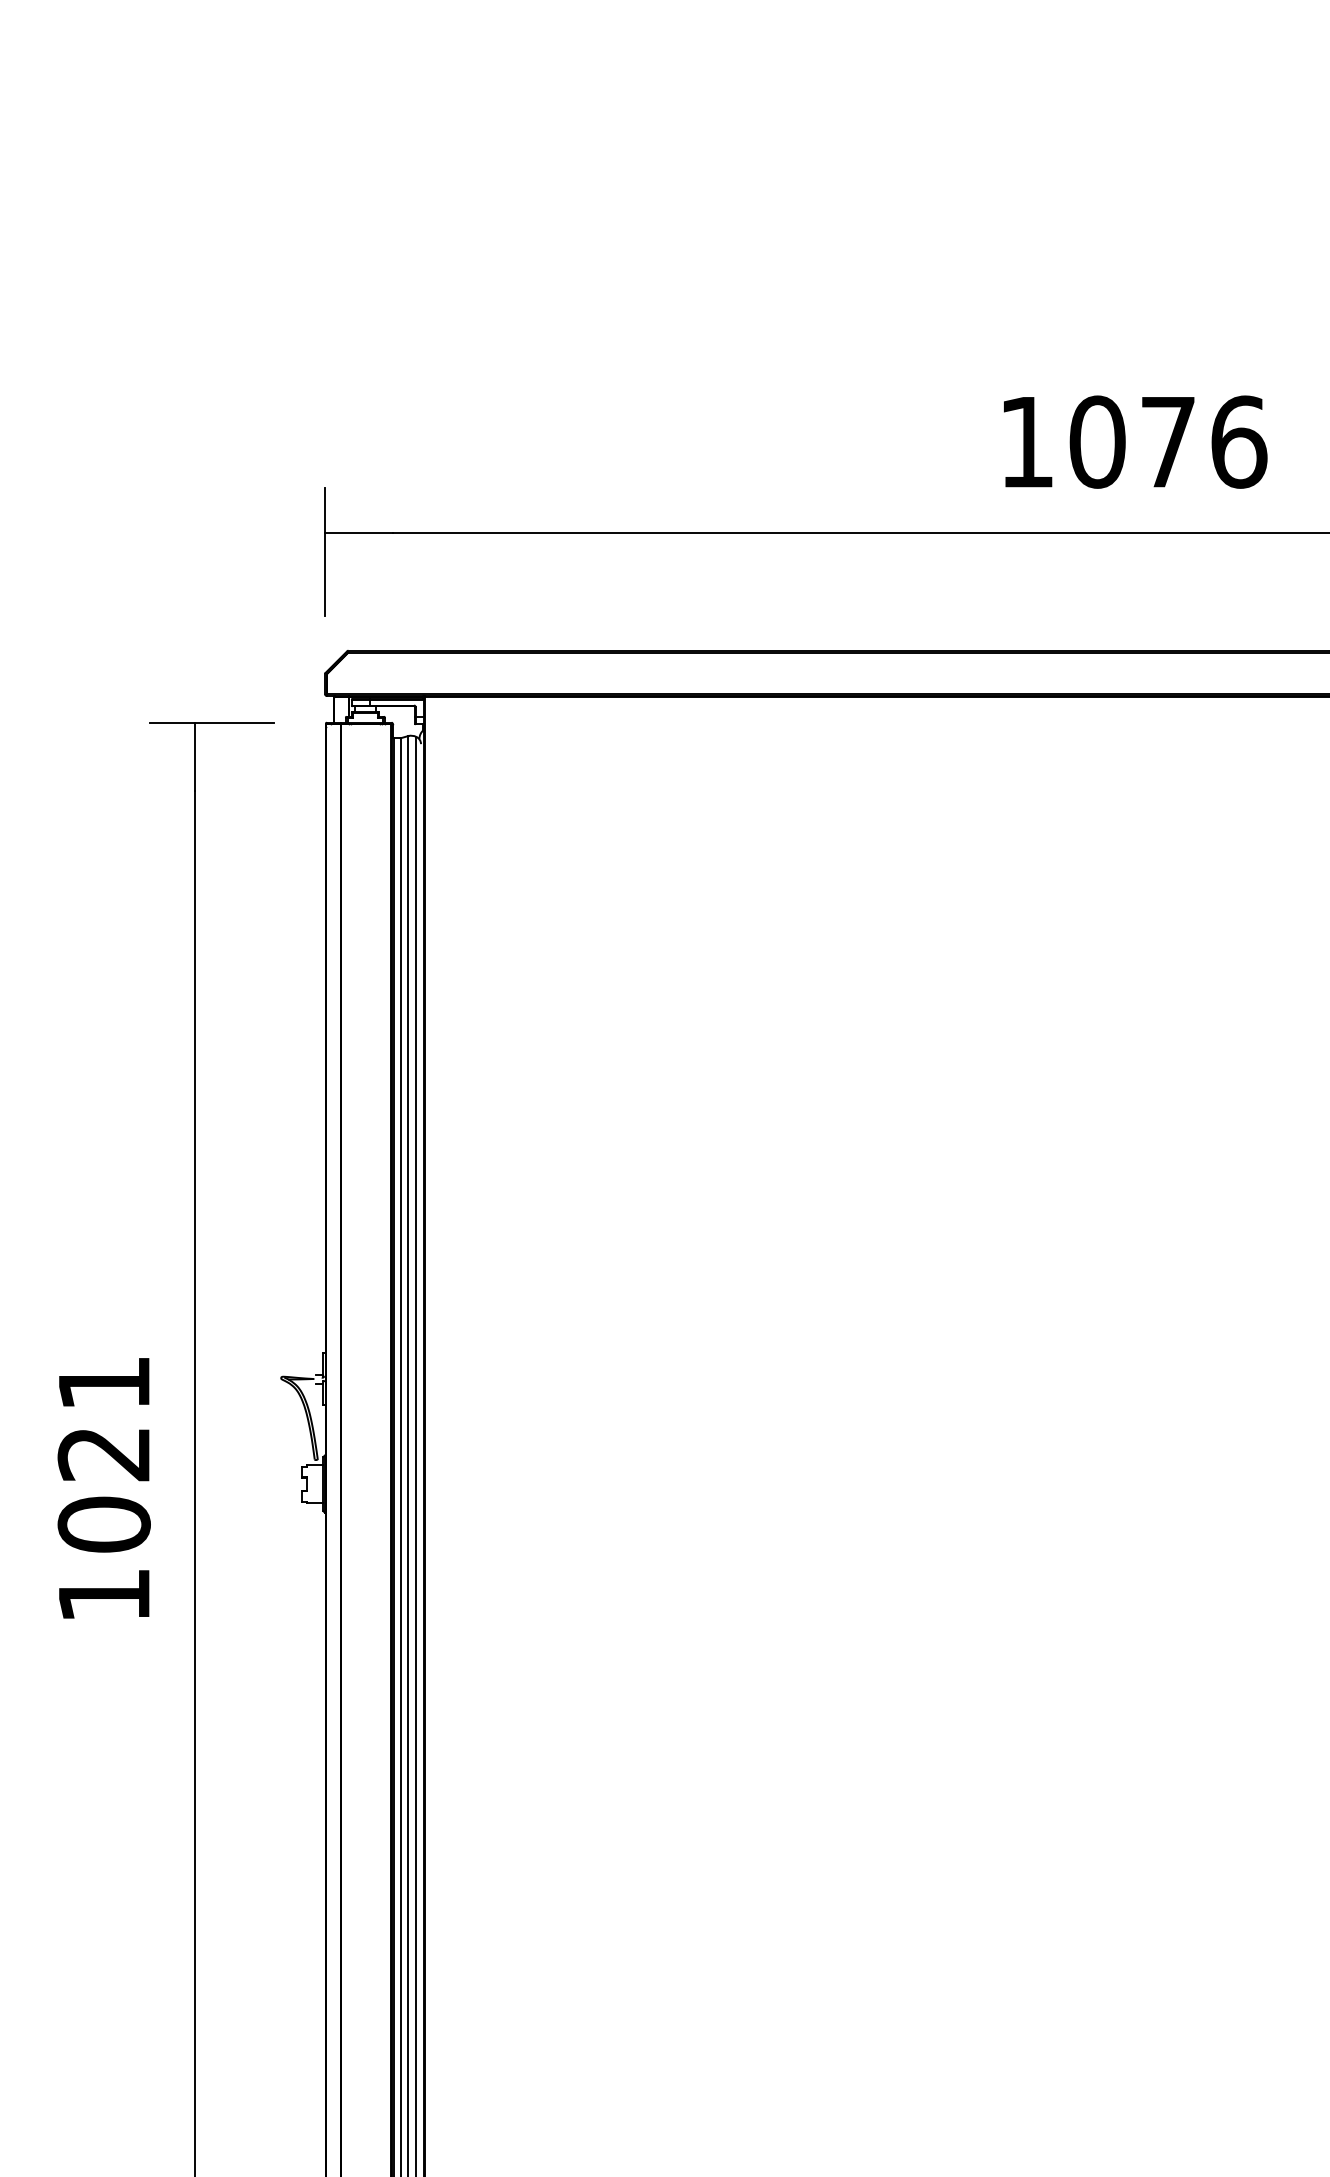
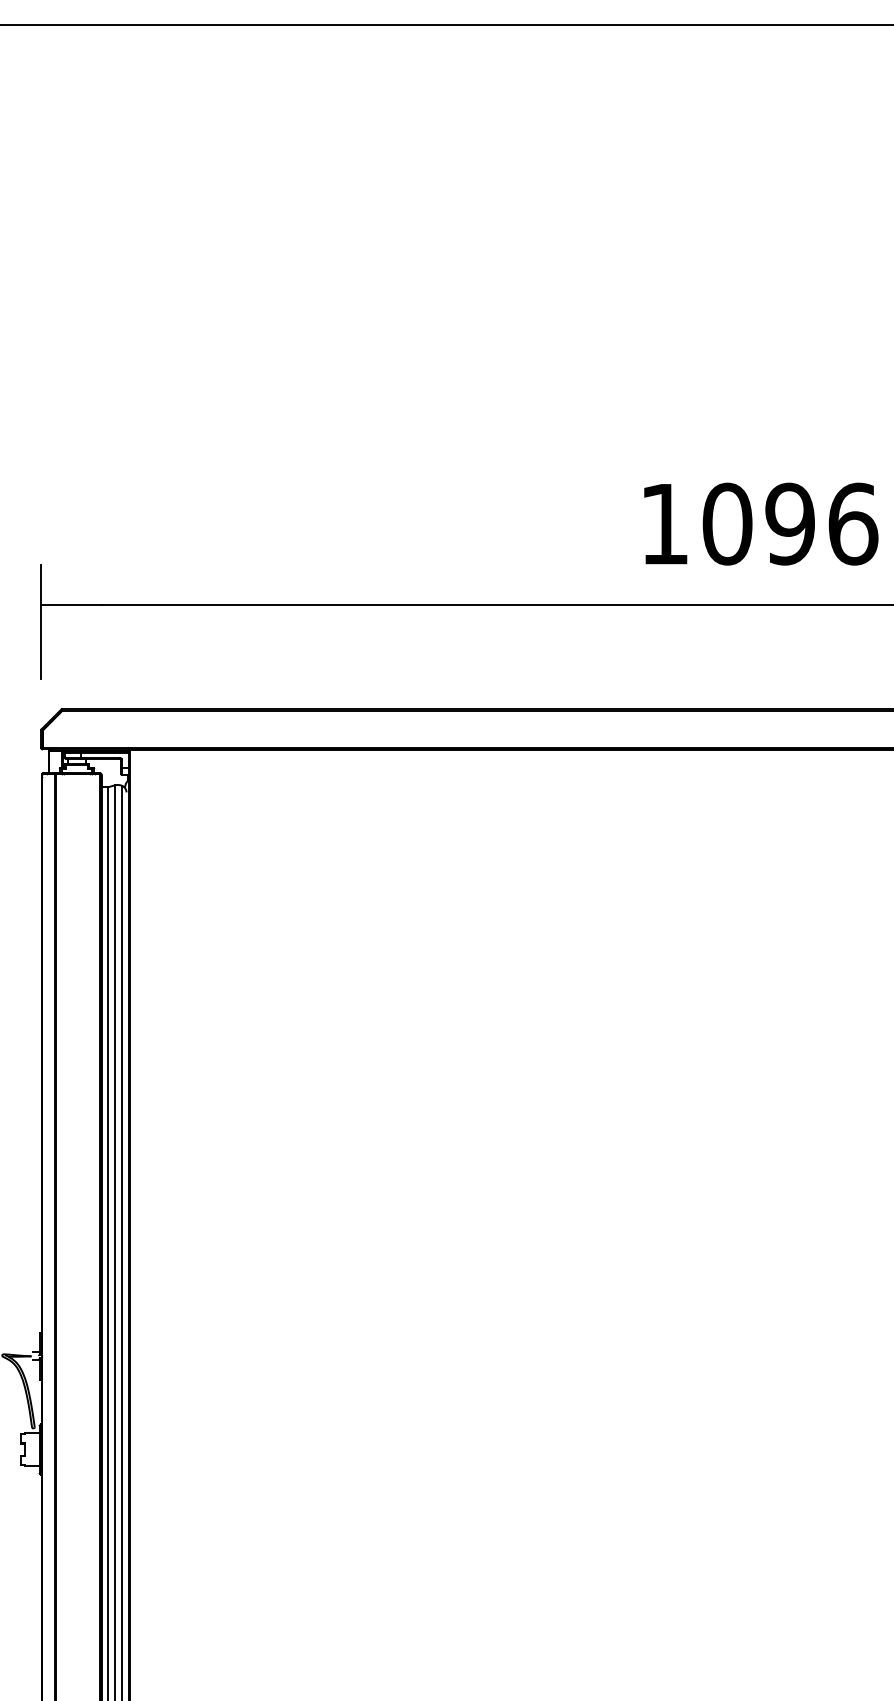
text: (1167, 441) -> (789, 523), 1076 -> 1096

